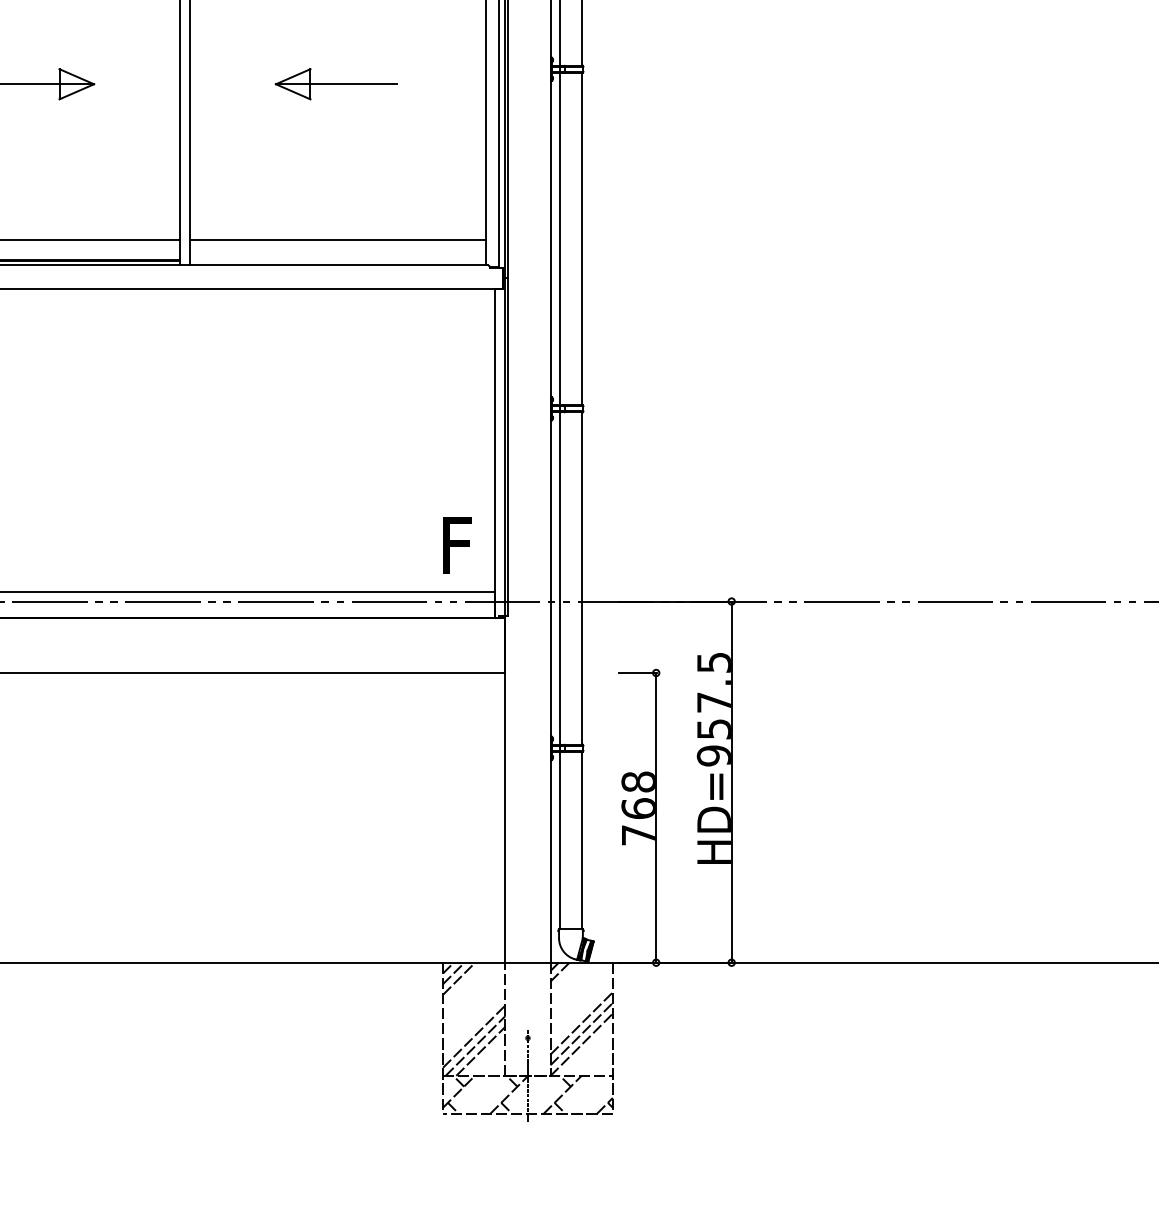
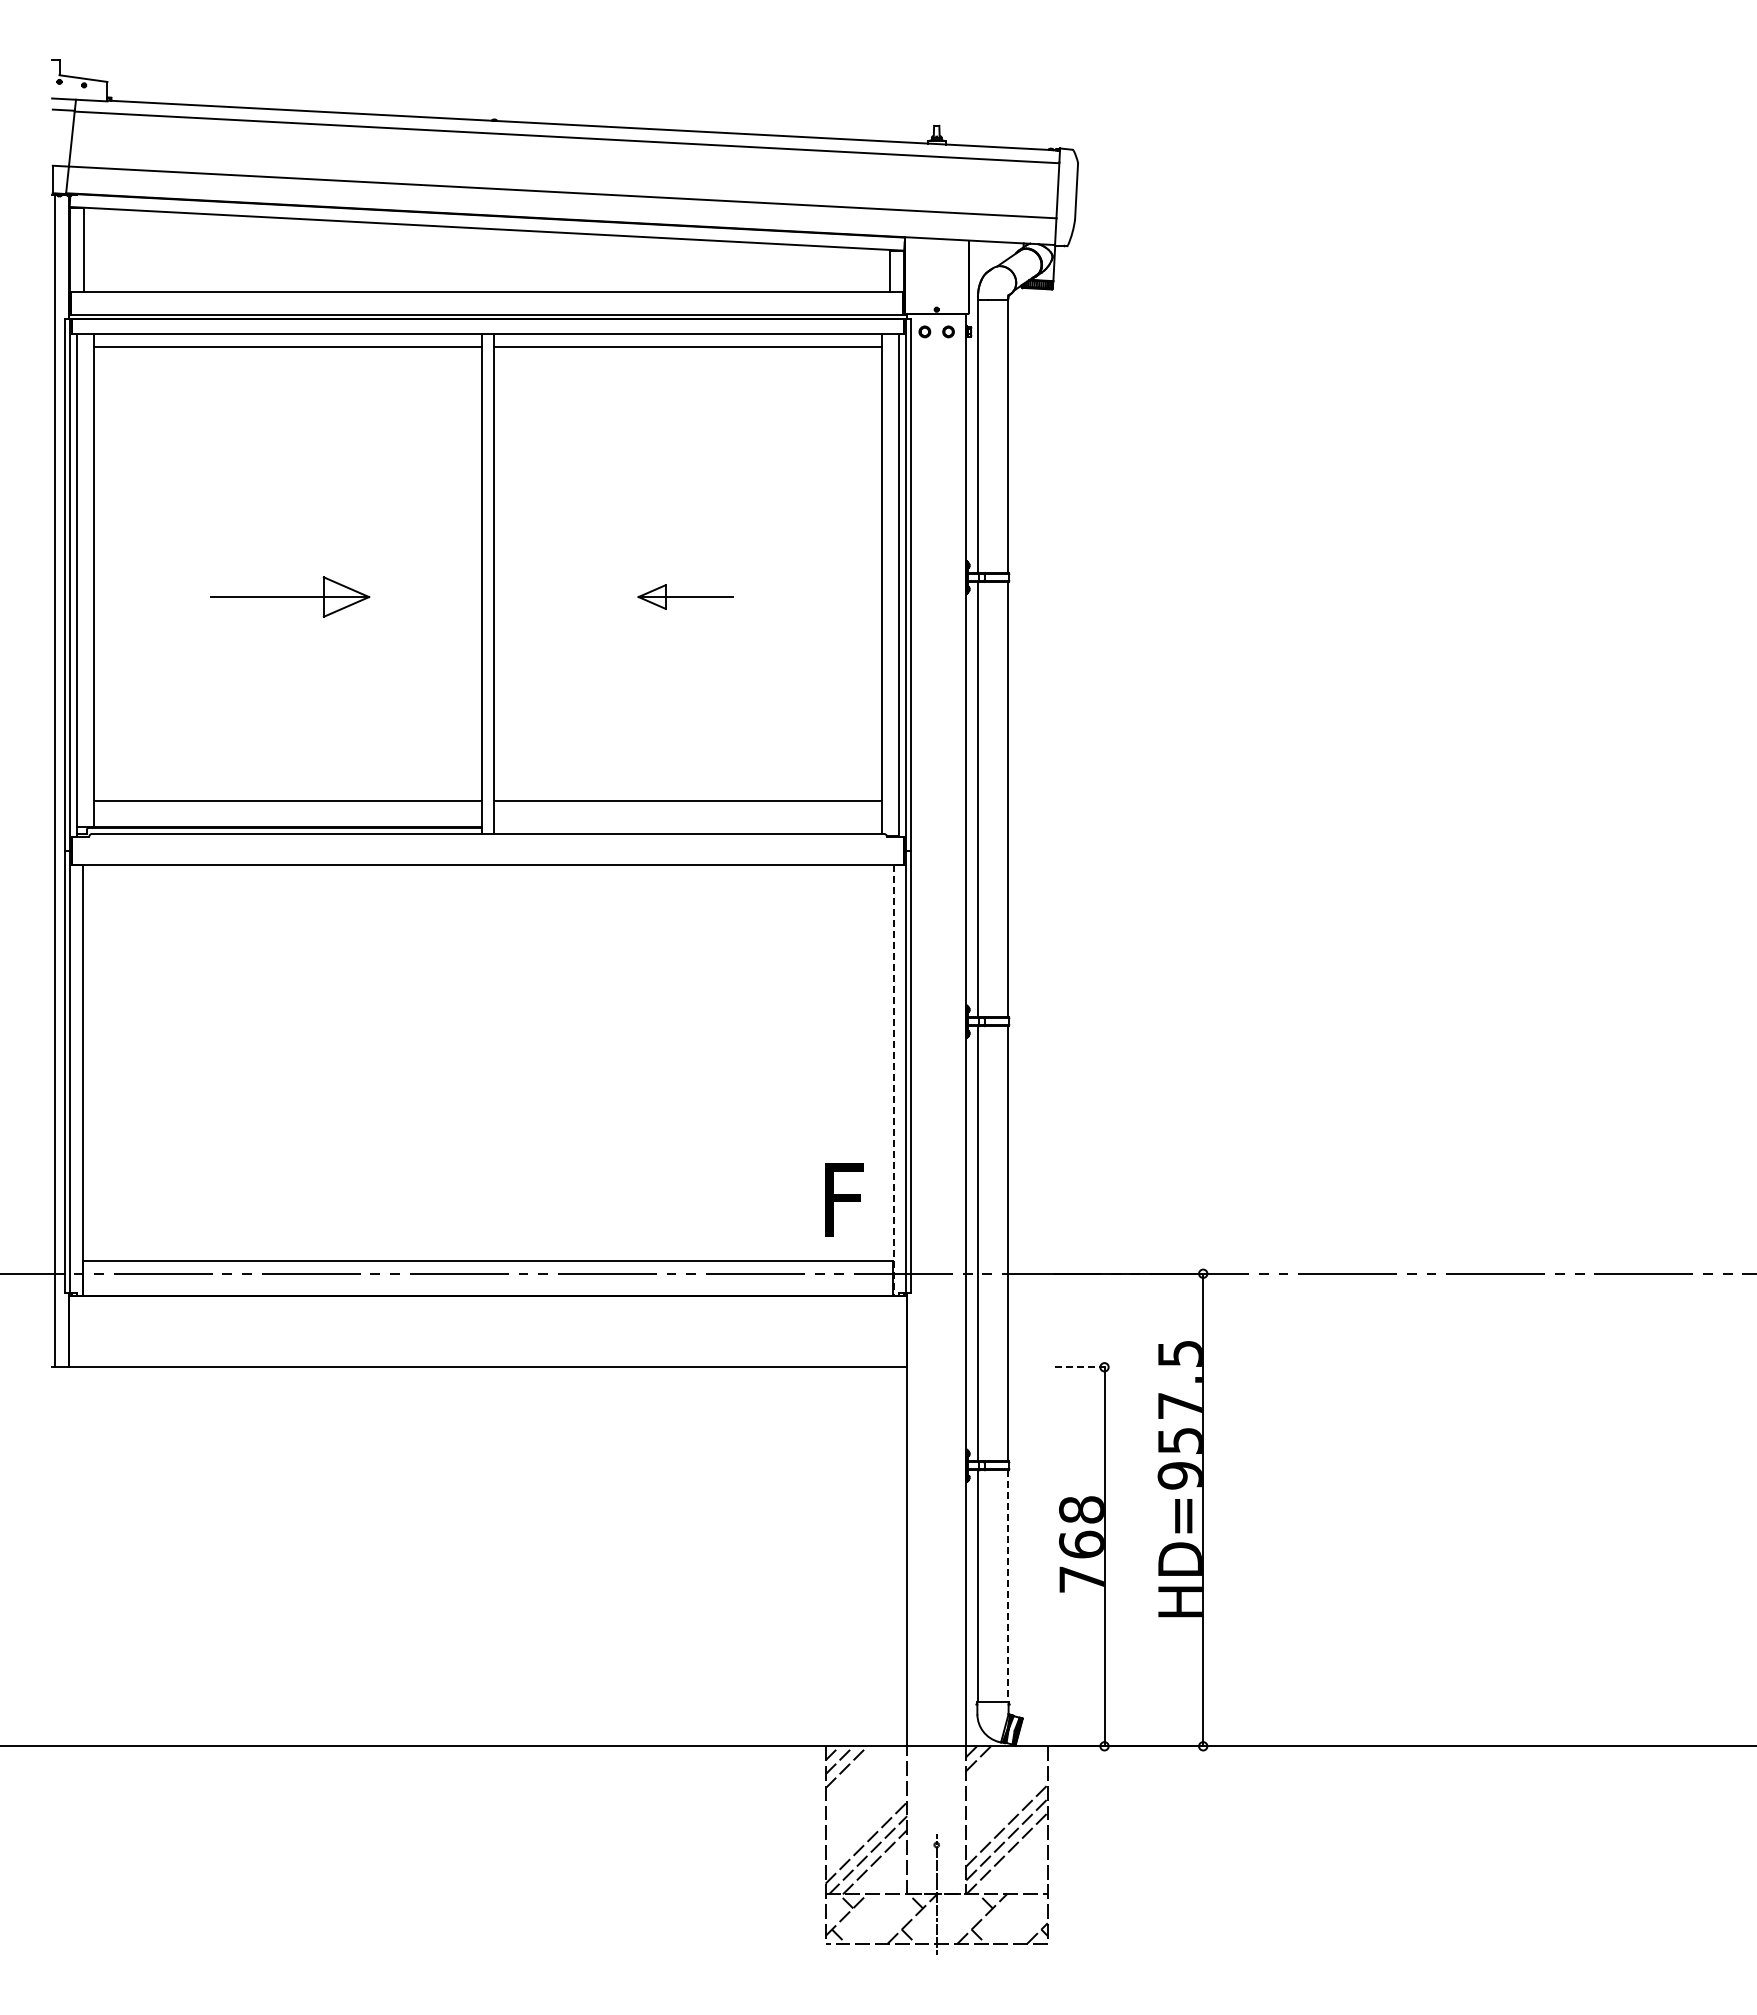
part: (335, 83) -> (685, 596), size x0.6
line: (494, 454) -> (893, 1081), solid -> dashed
line: (637, 673) -> (1080, 1367), solid -> dashed
line: (582, 840) -> (1007, 1586), solid -> dashed

